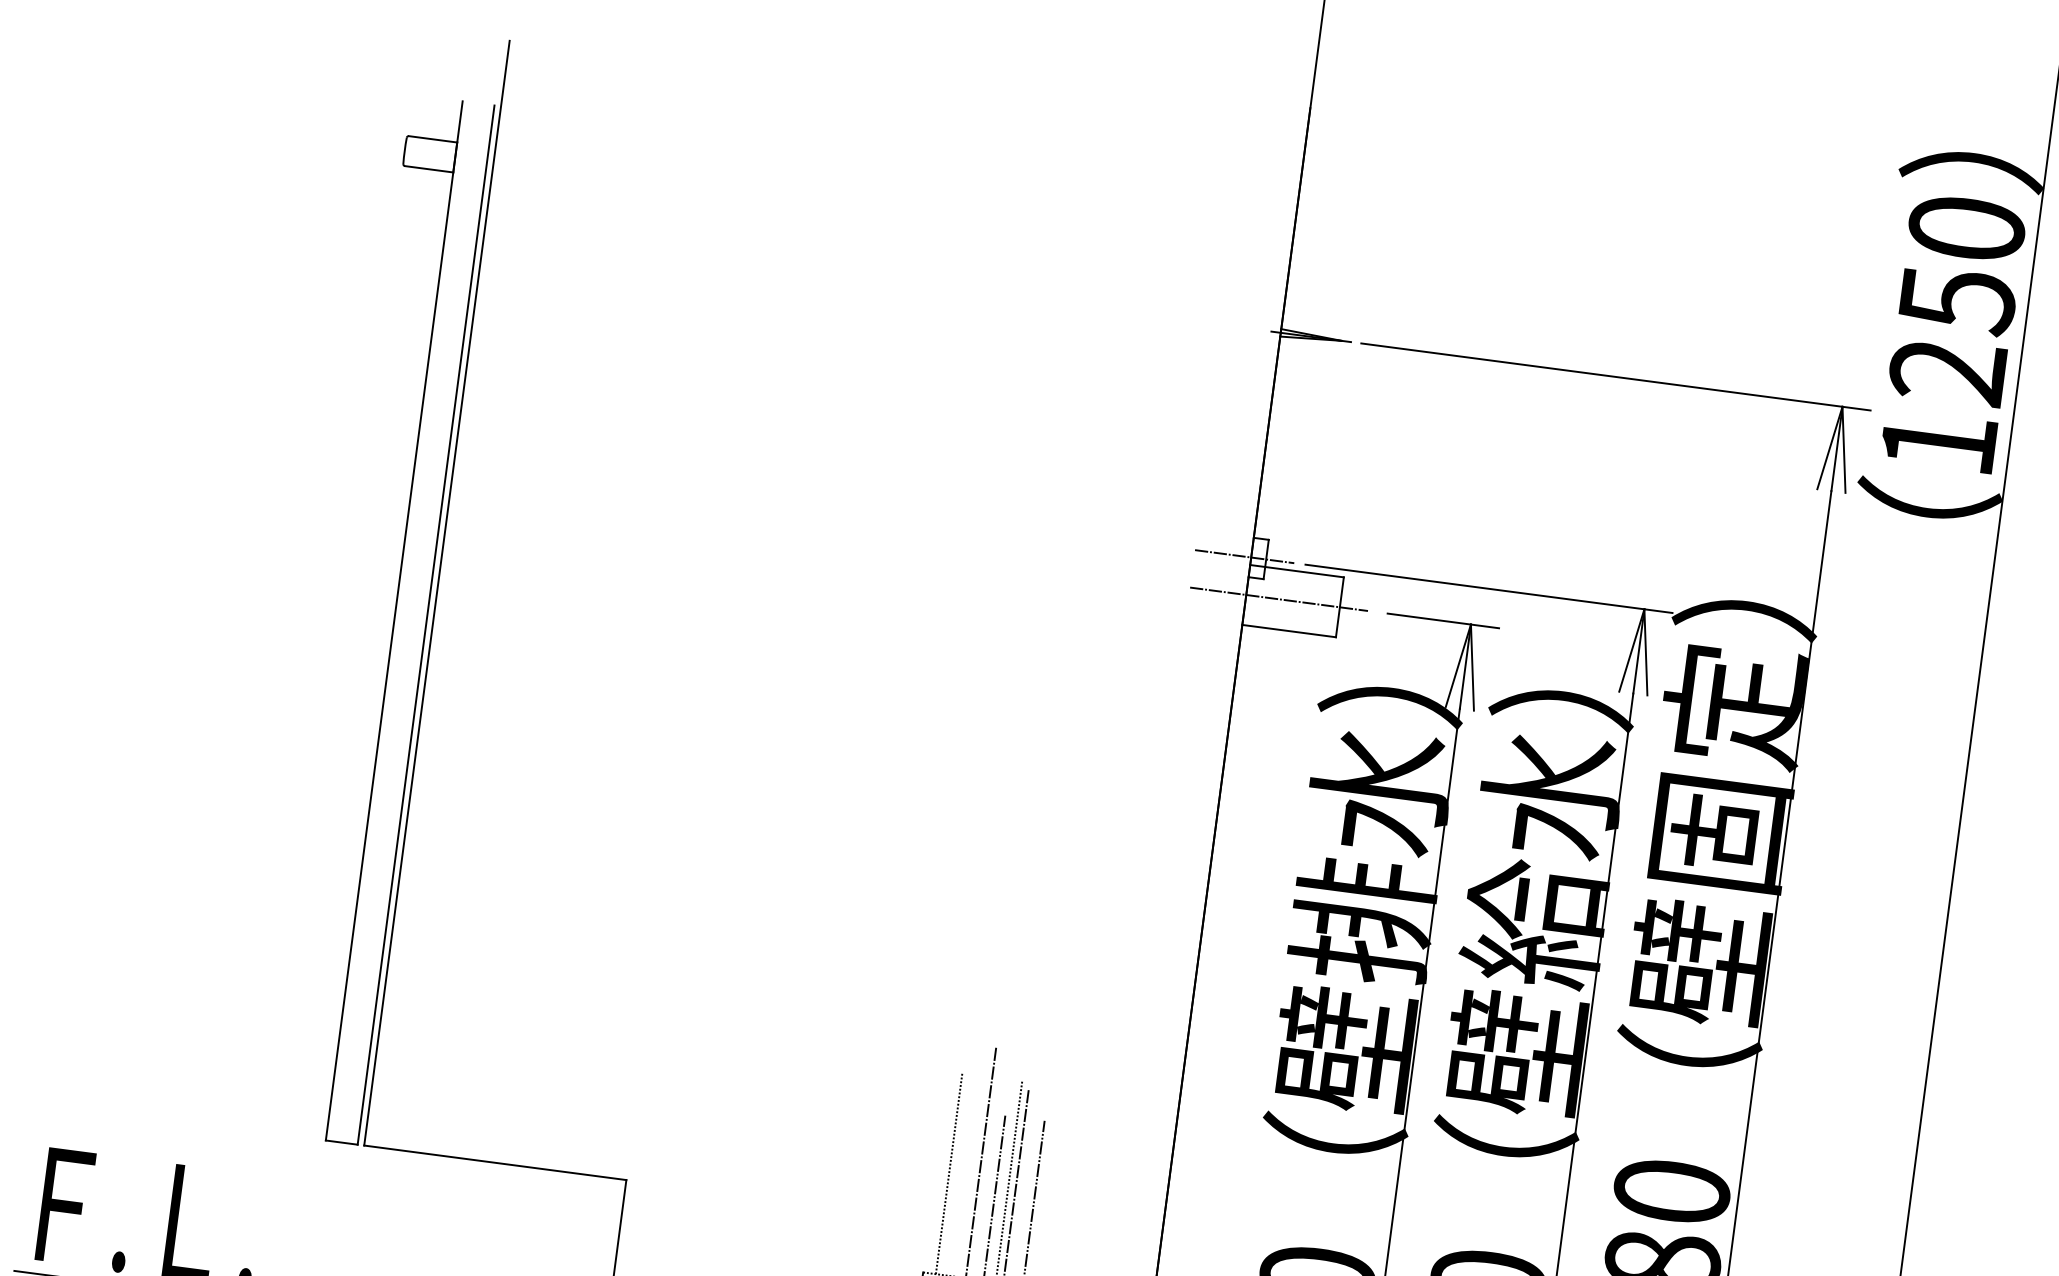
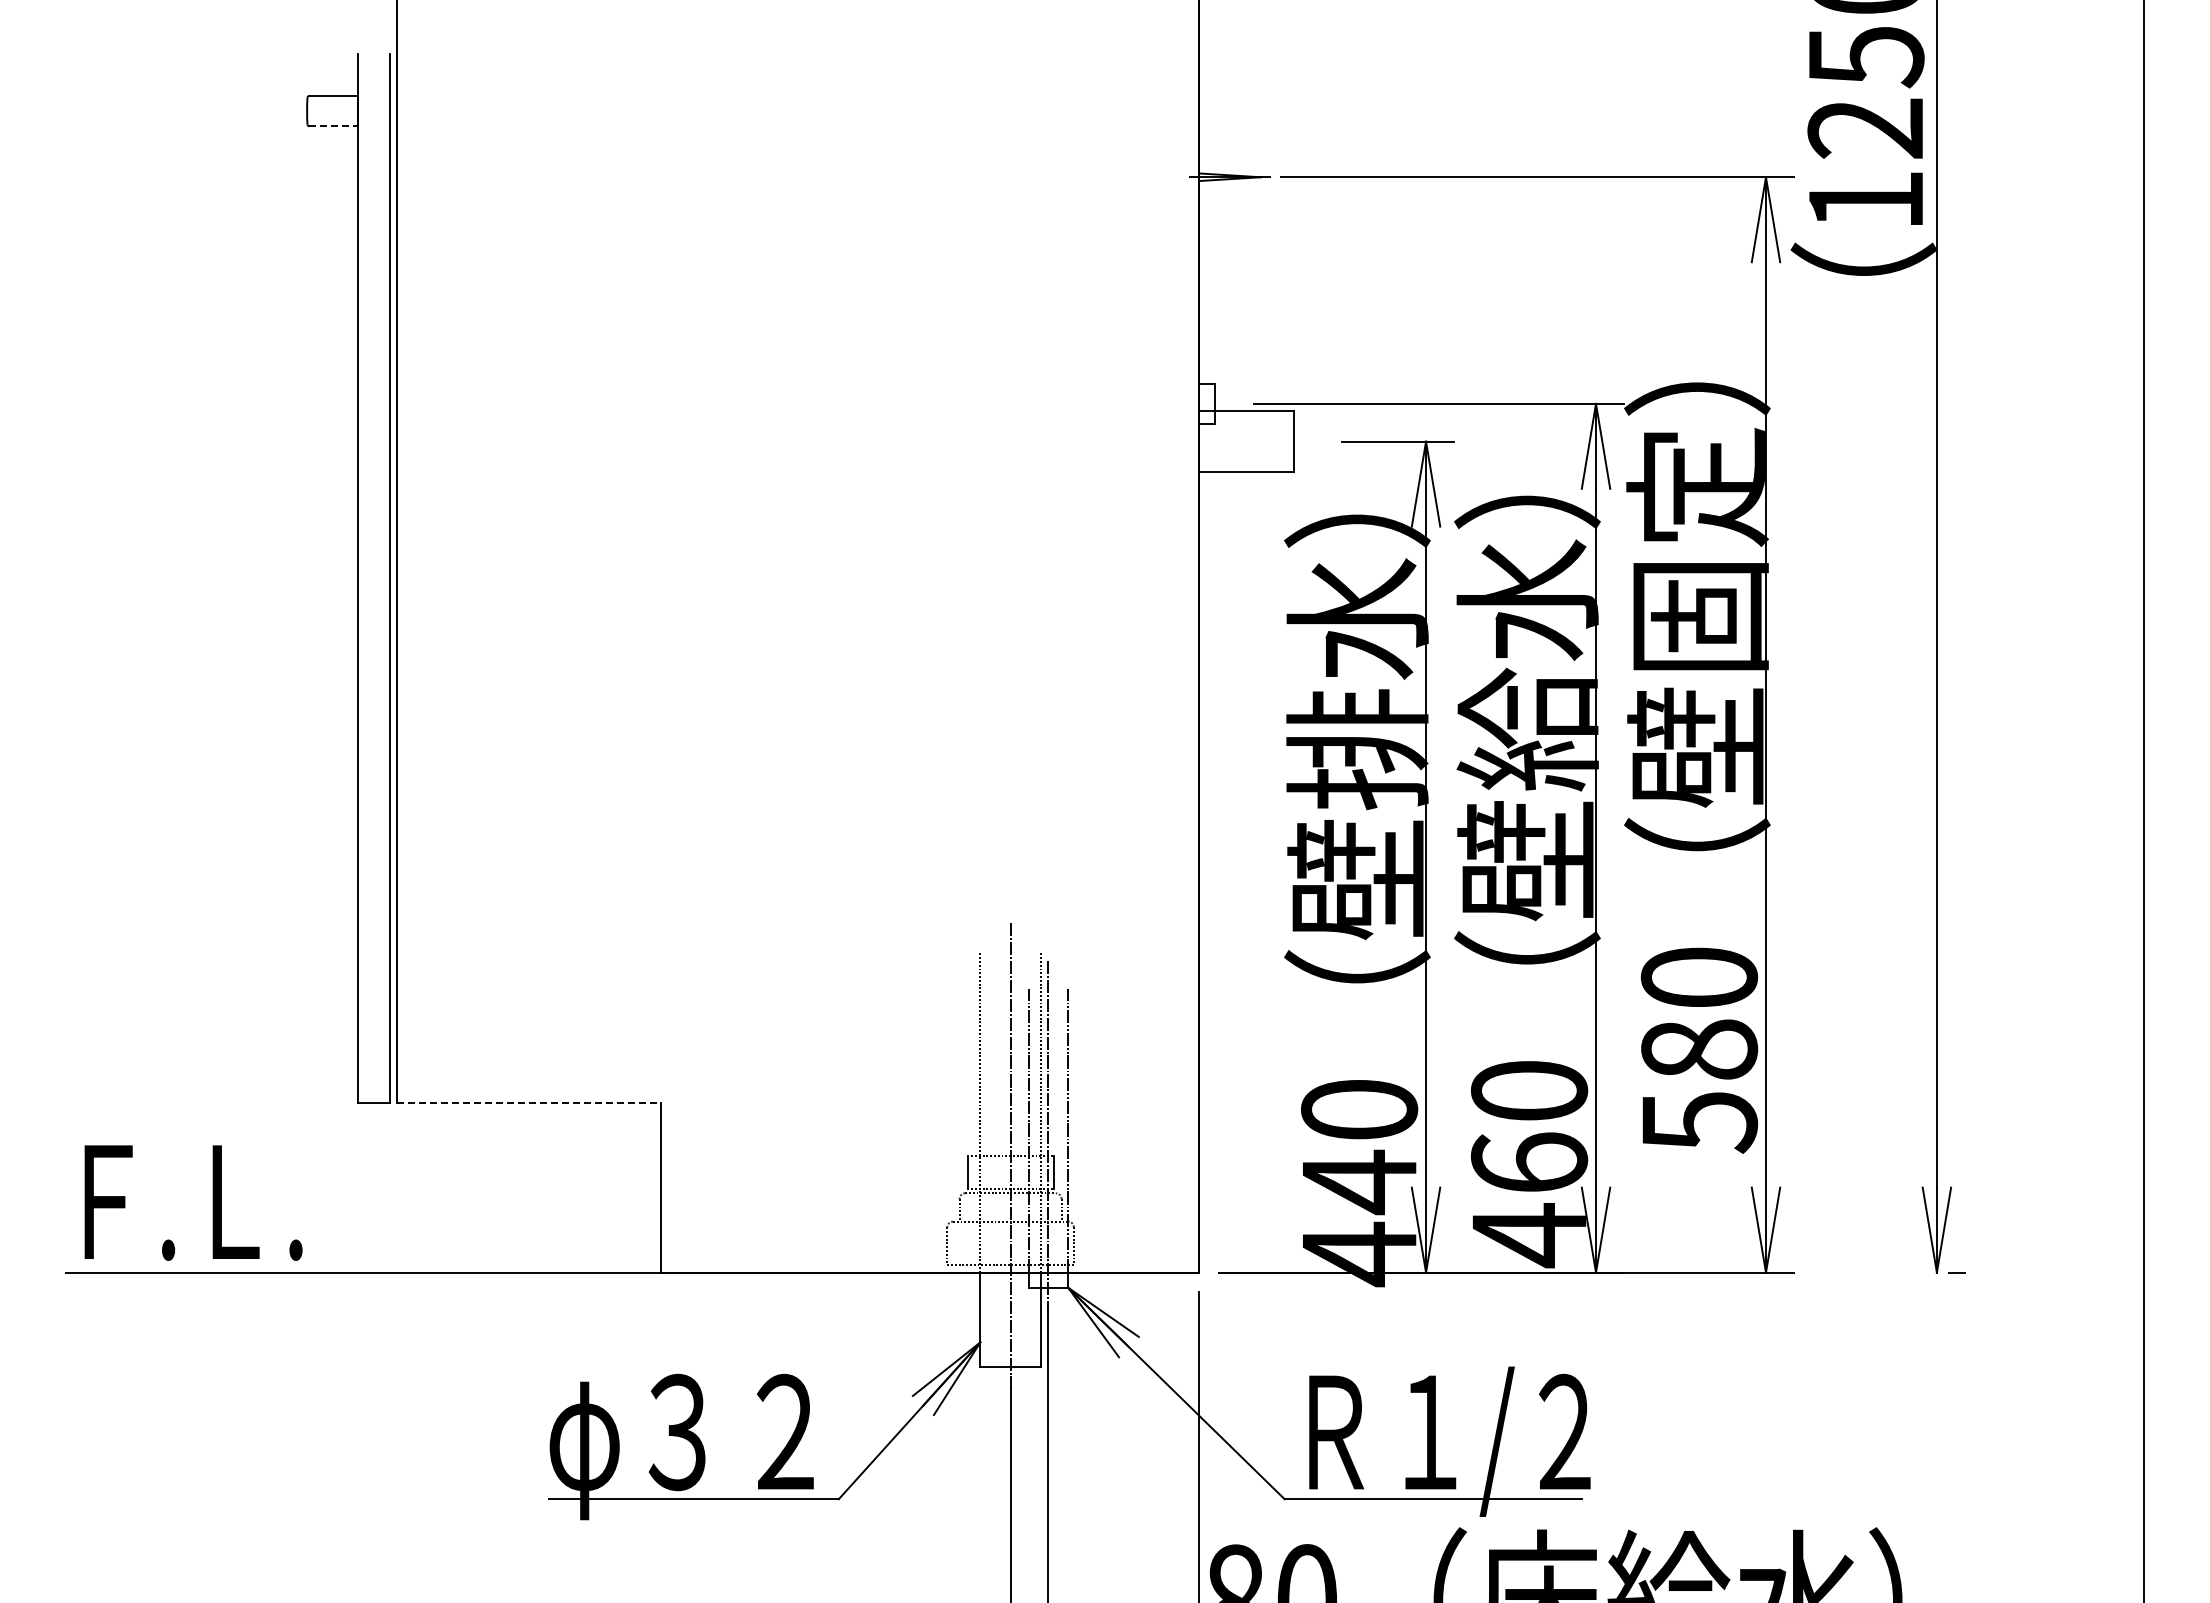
line: (429, 169) -> (334, 126), solid -> dashed
line: (1244, 556) -> (1192, 403), removed
line: (1279, 599) -> (1232, 441), removed
line: (495, 1162) -> (529, 1102), solid -> dashed

